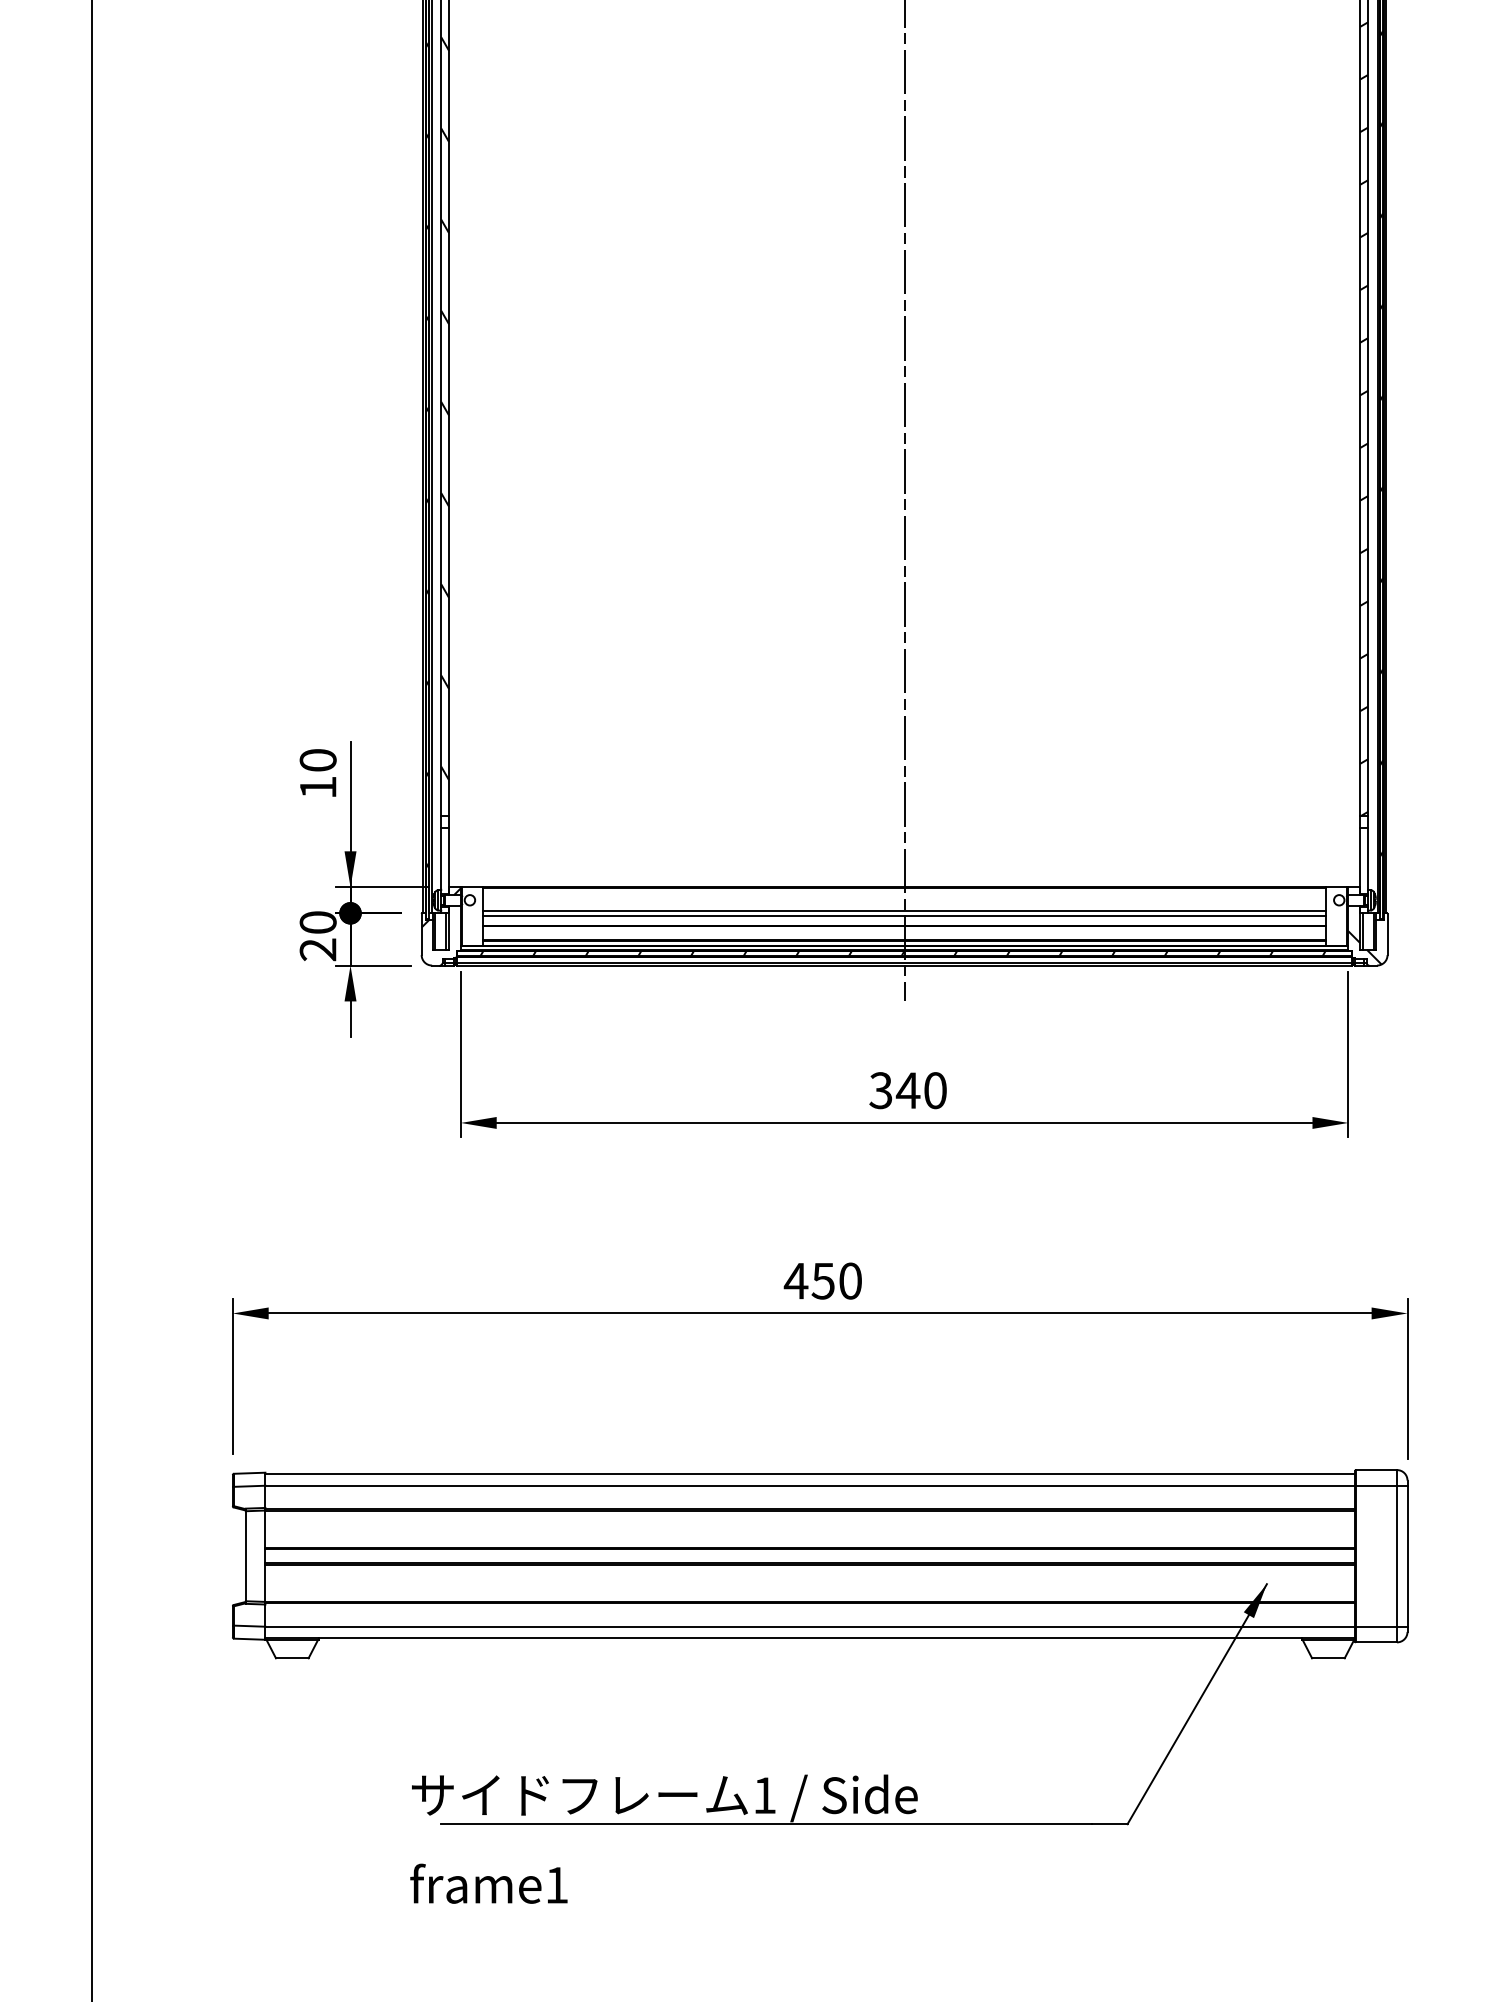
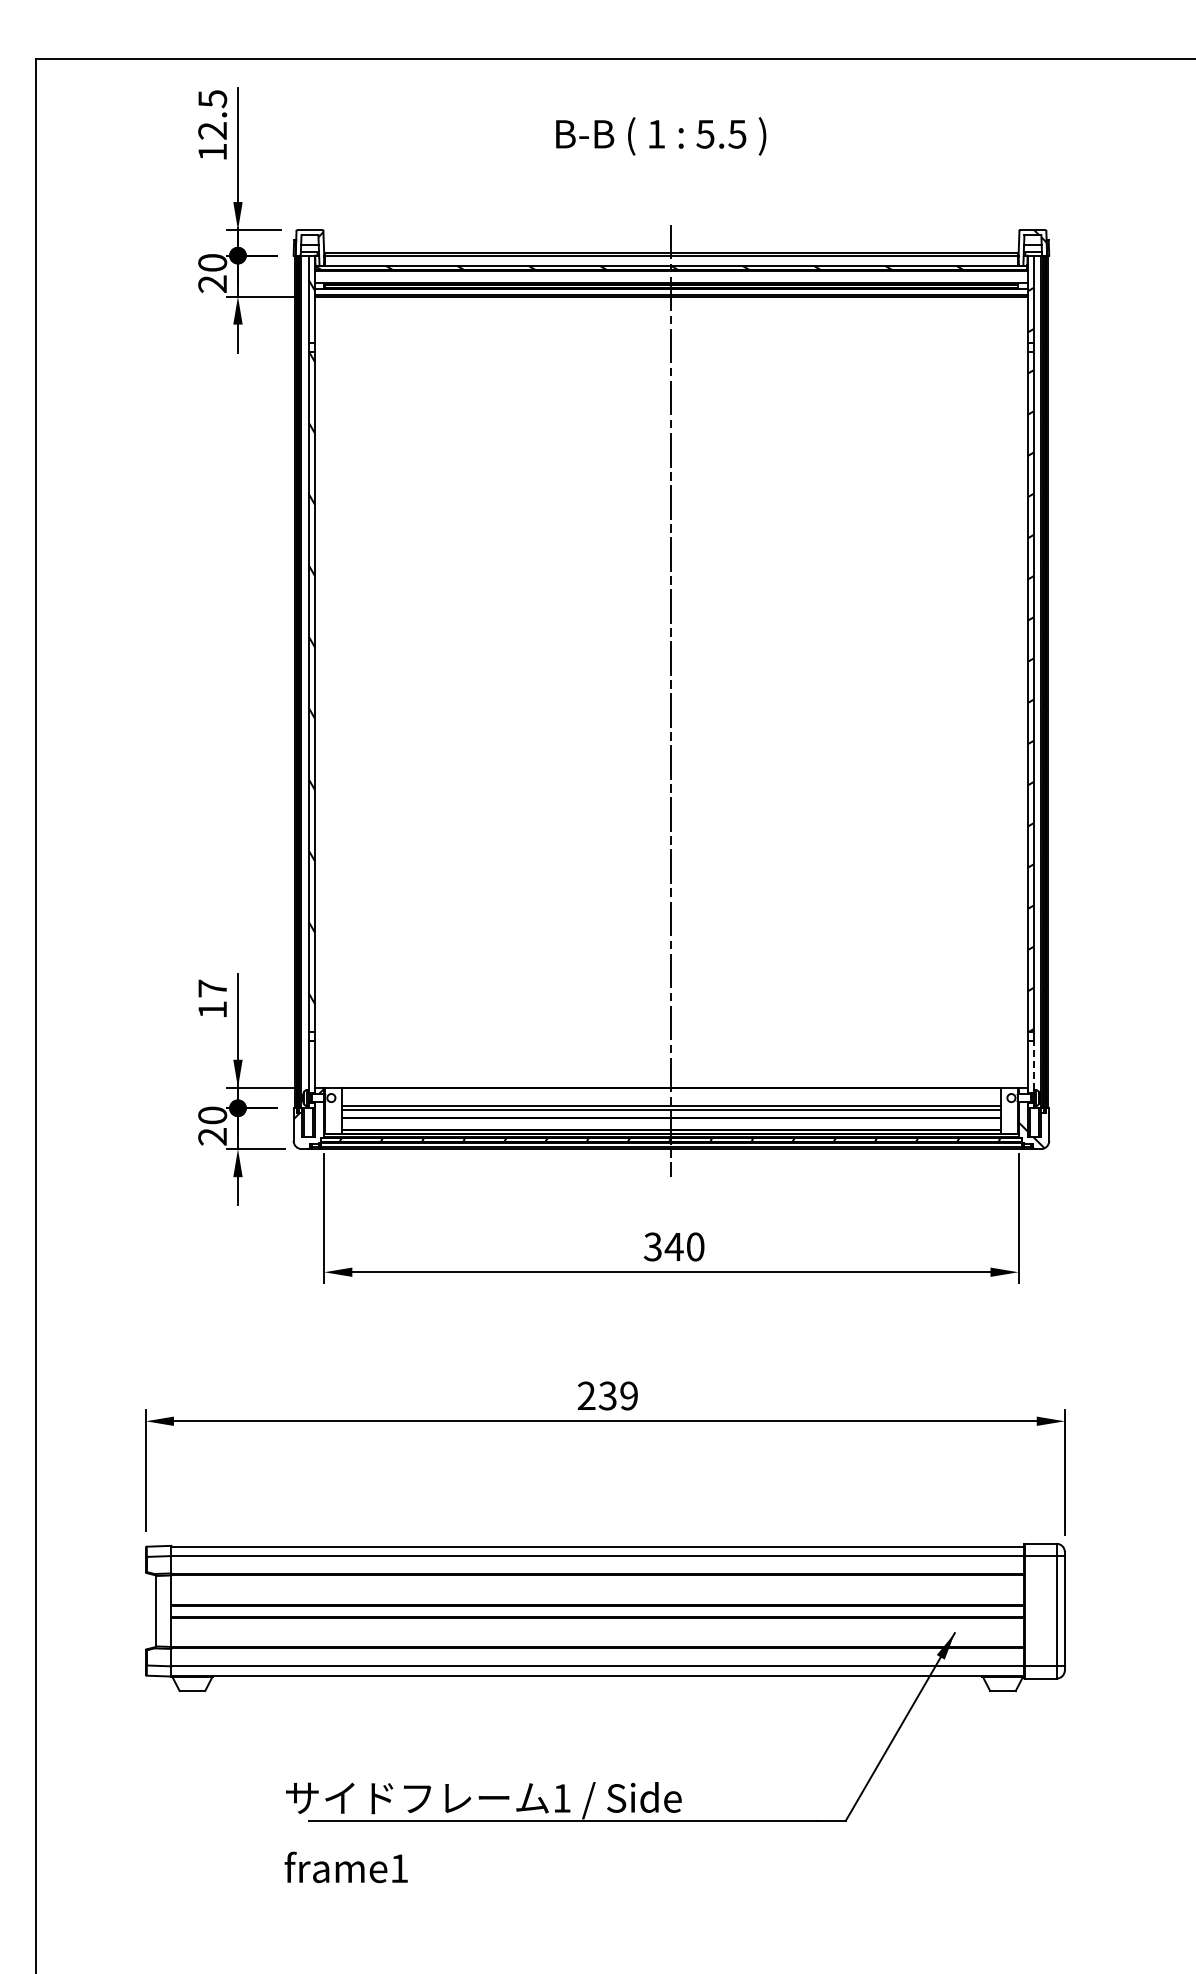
text: (317, 760) -> (212, 988), 10 -> 17
line: (1367, 858) -> (1033, 1065), solid -> dashed
text: (822, 1280) -> (607, 1395), 450 -> 239

